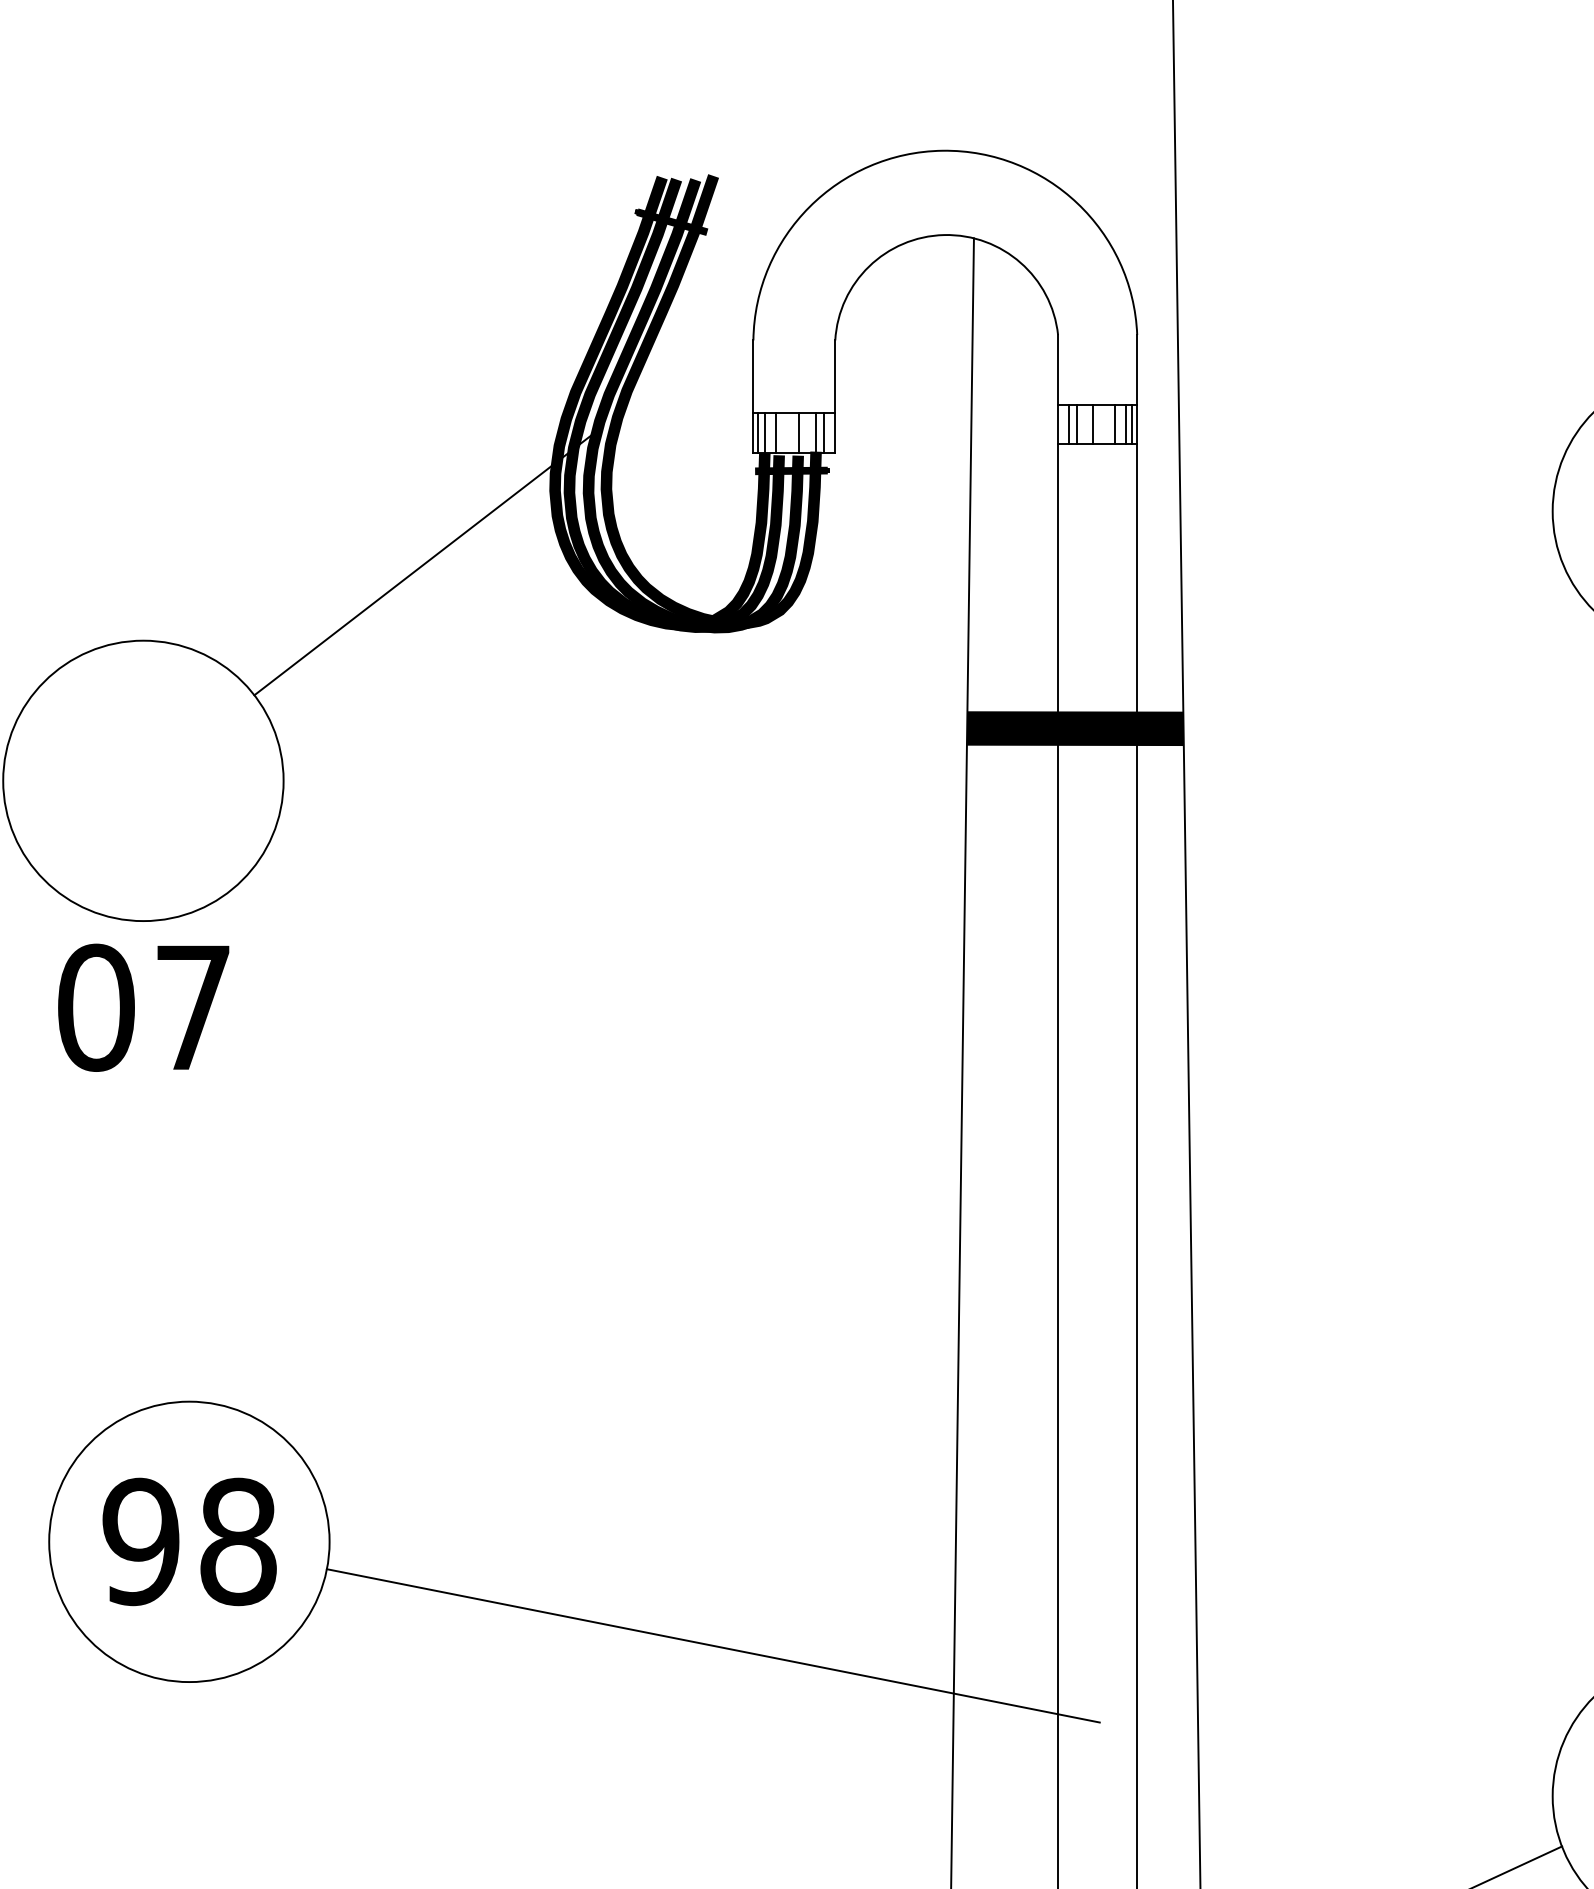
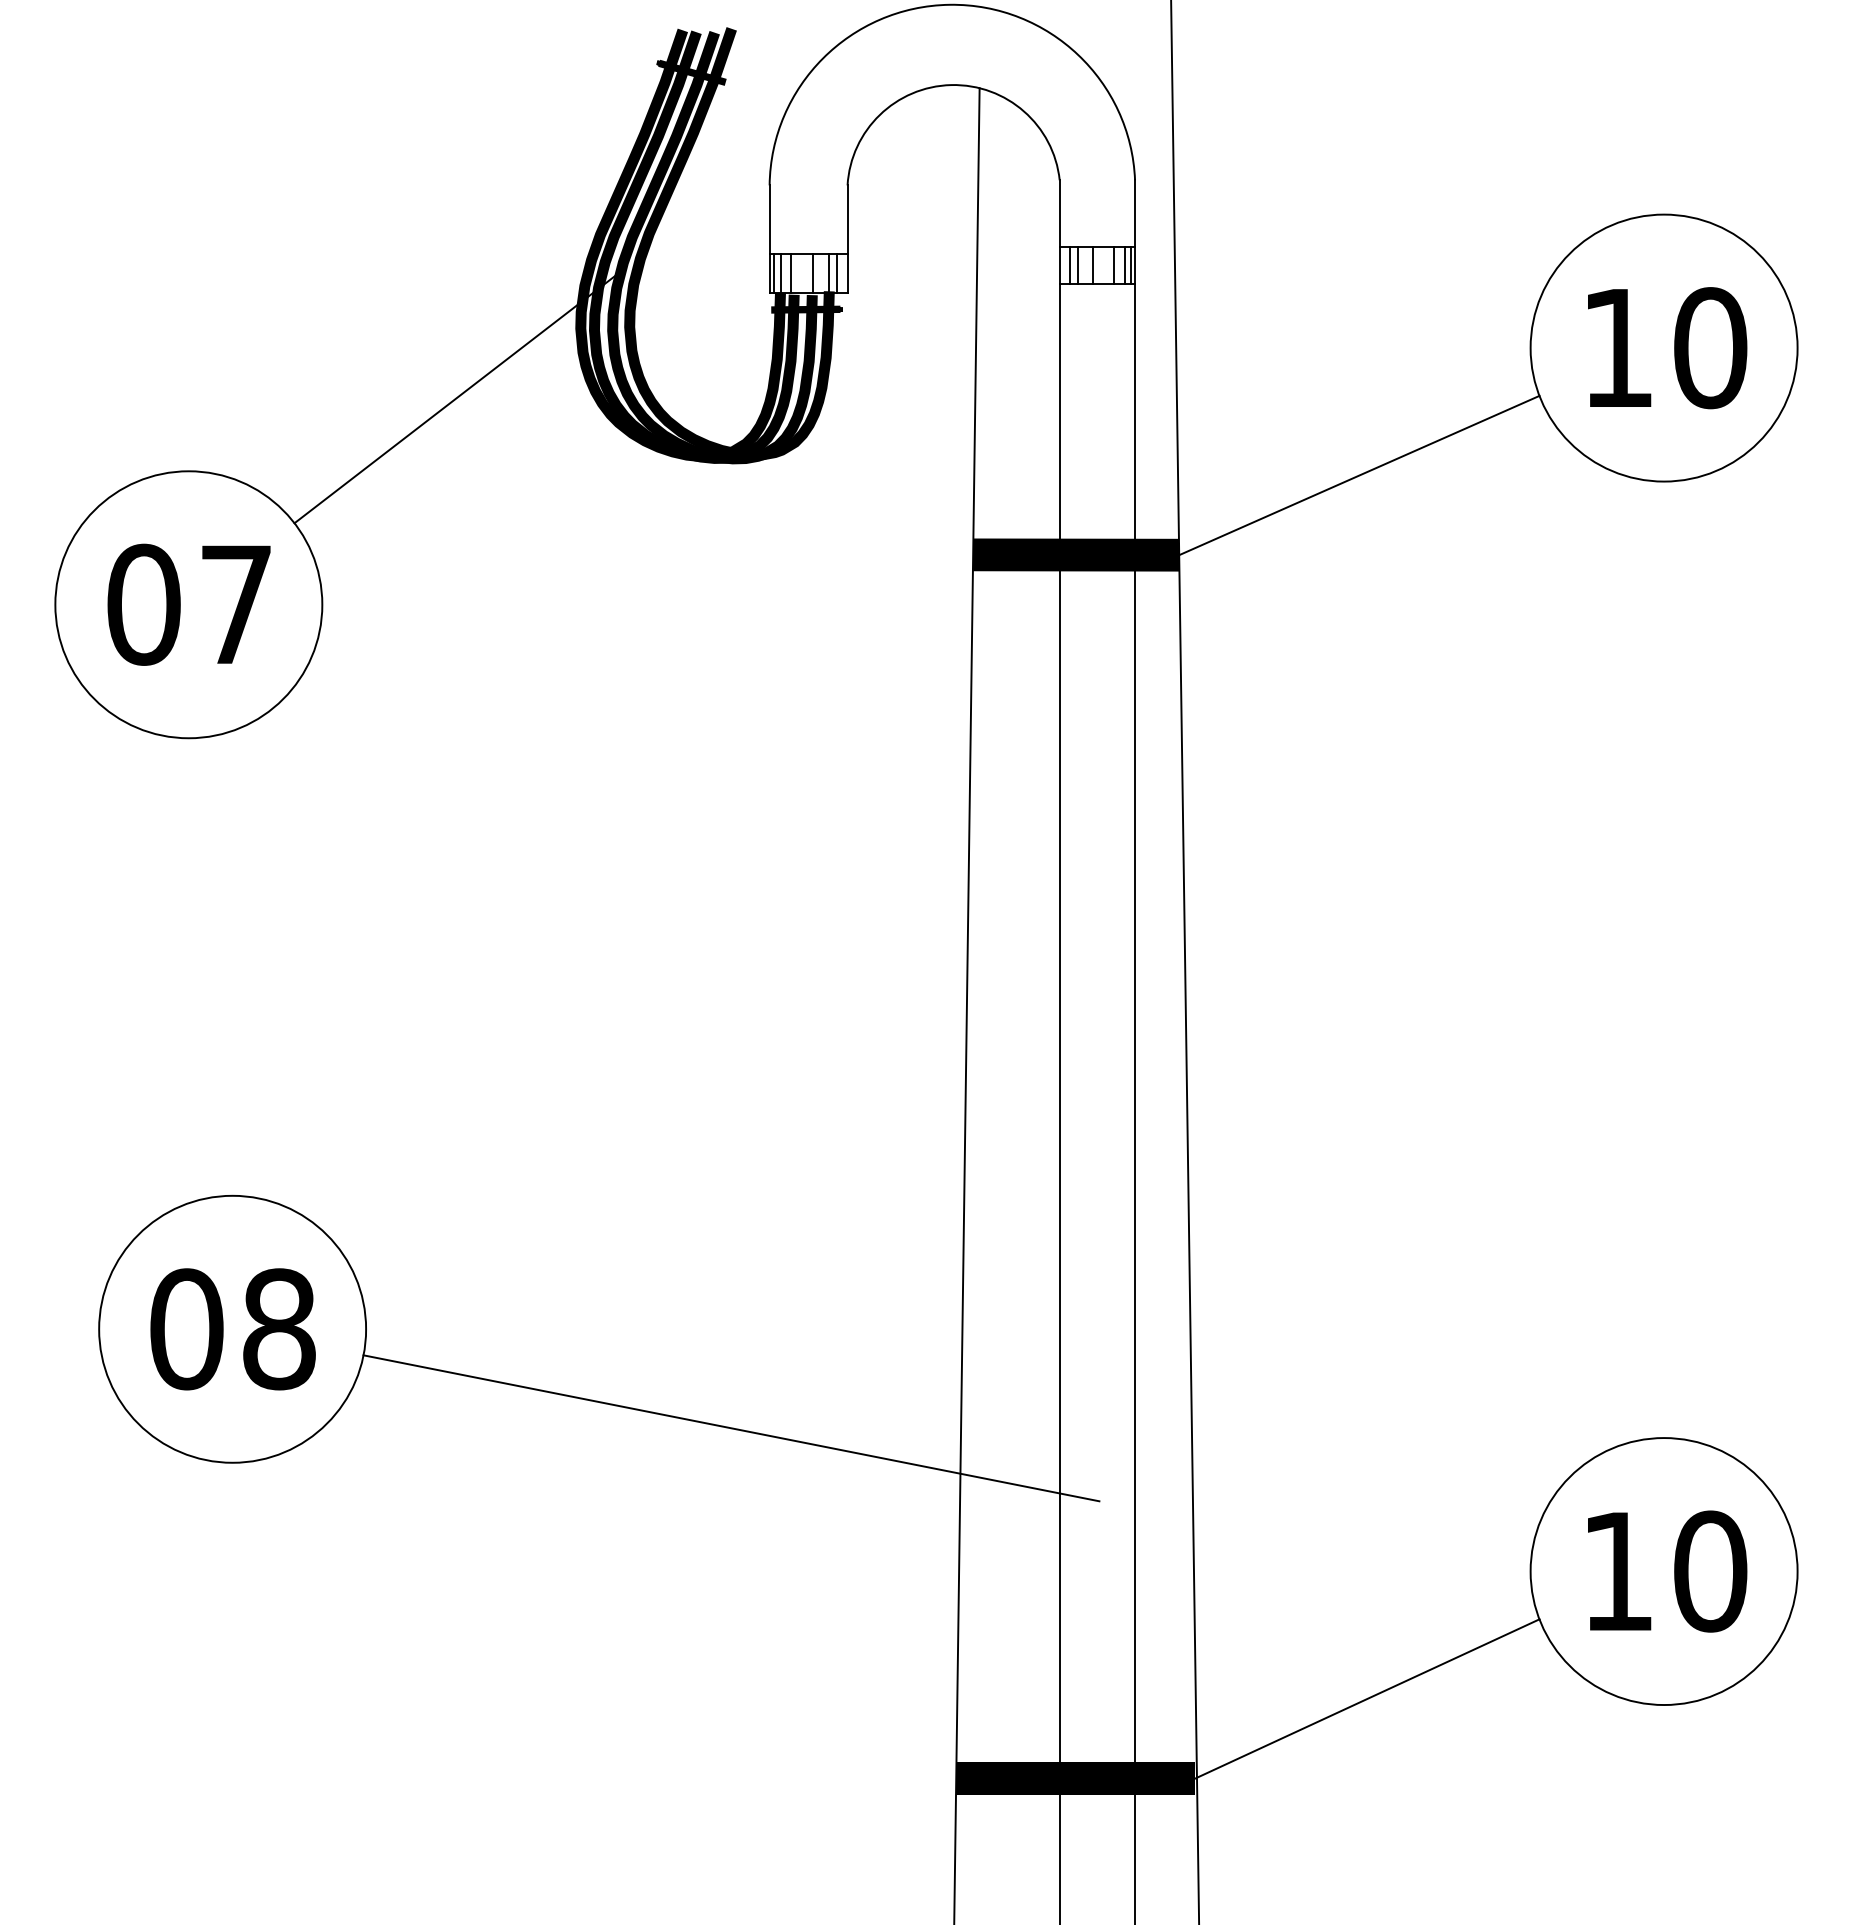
line: (1372, 645) -> (1359, 475), added
text: (143, 1007) -> (188, 604), moved
text: (140, 1542) -> (186, 1329), 98 -> 08

